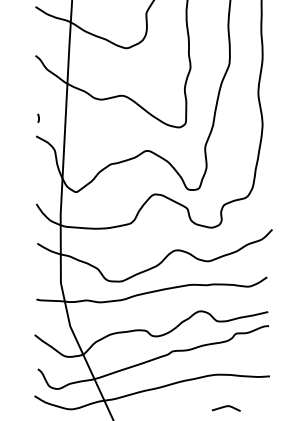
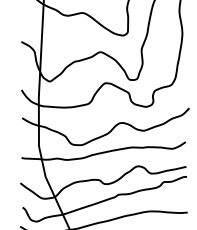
line: (38, 117) -> (23, 28), removed

